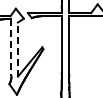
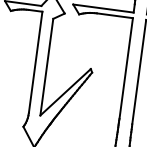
line: (11, 48) -> (35, 63), dashed -> solid
line: (17, 49) -> (46, 66), dashed -> solid

